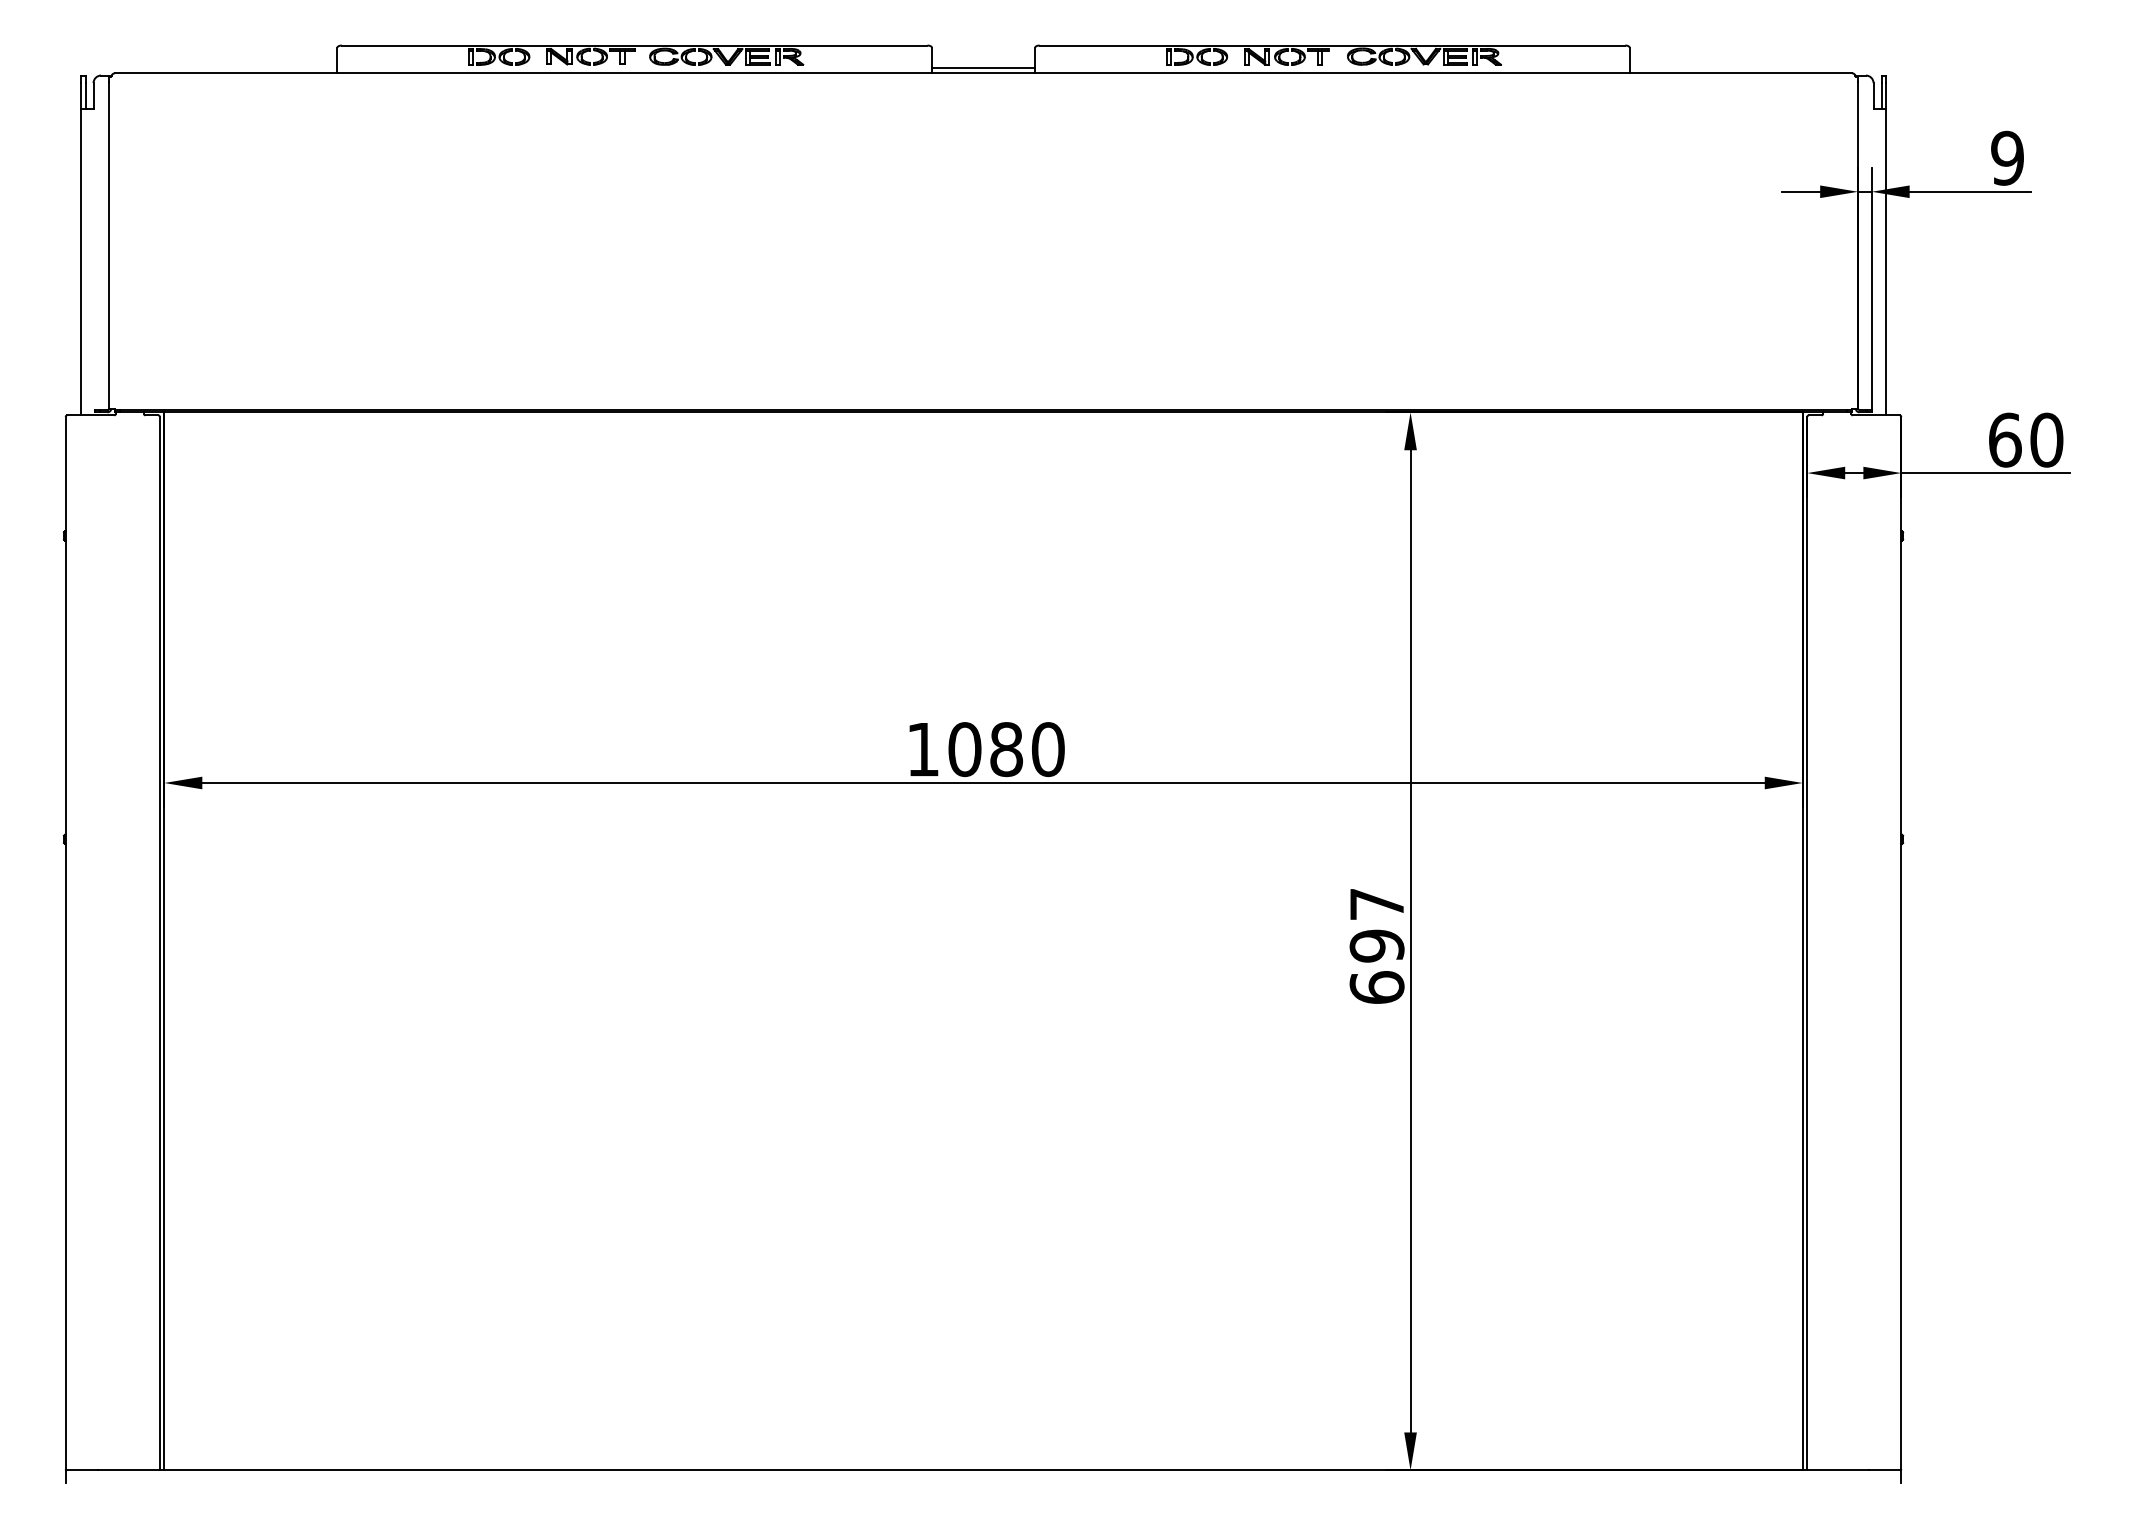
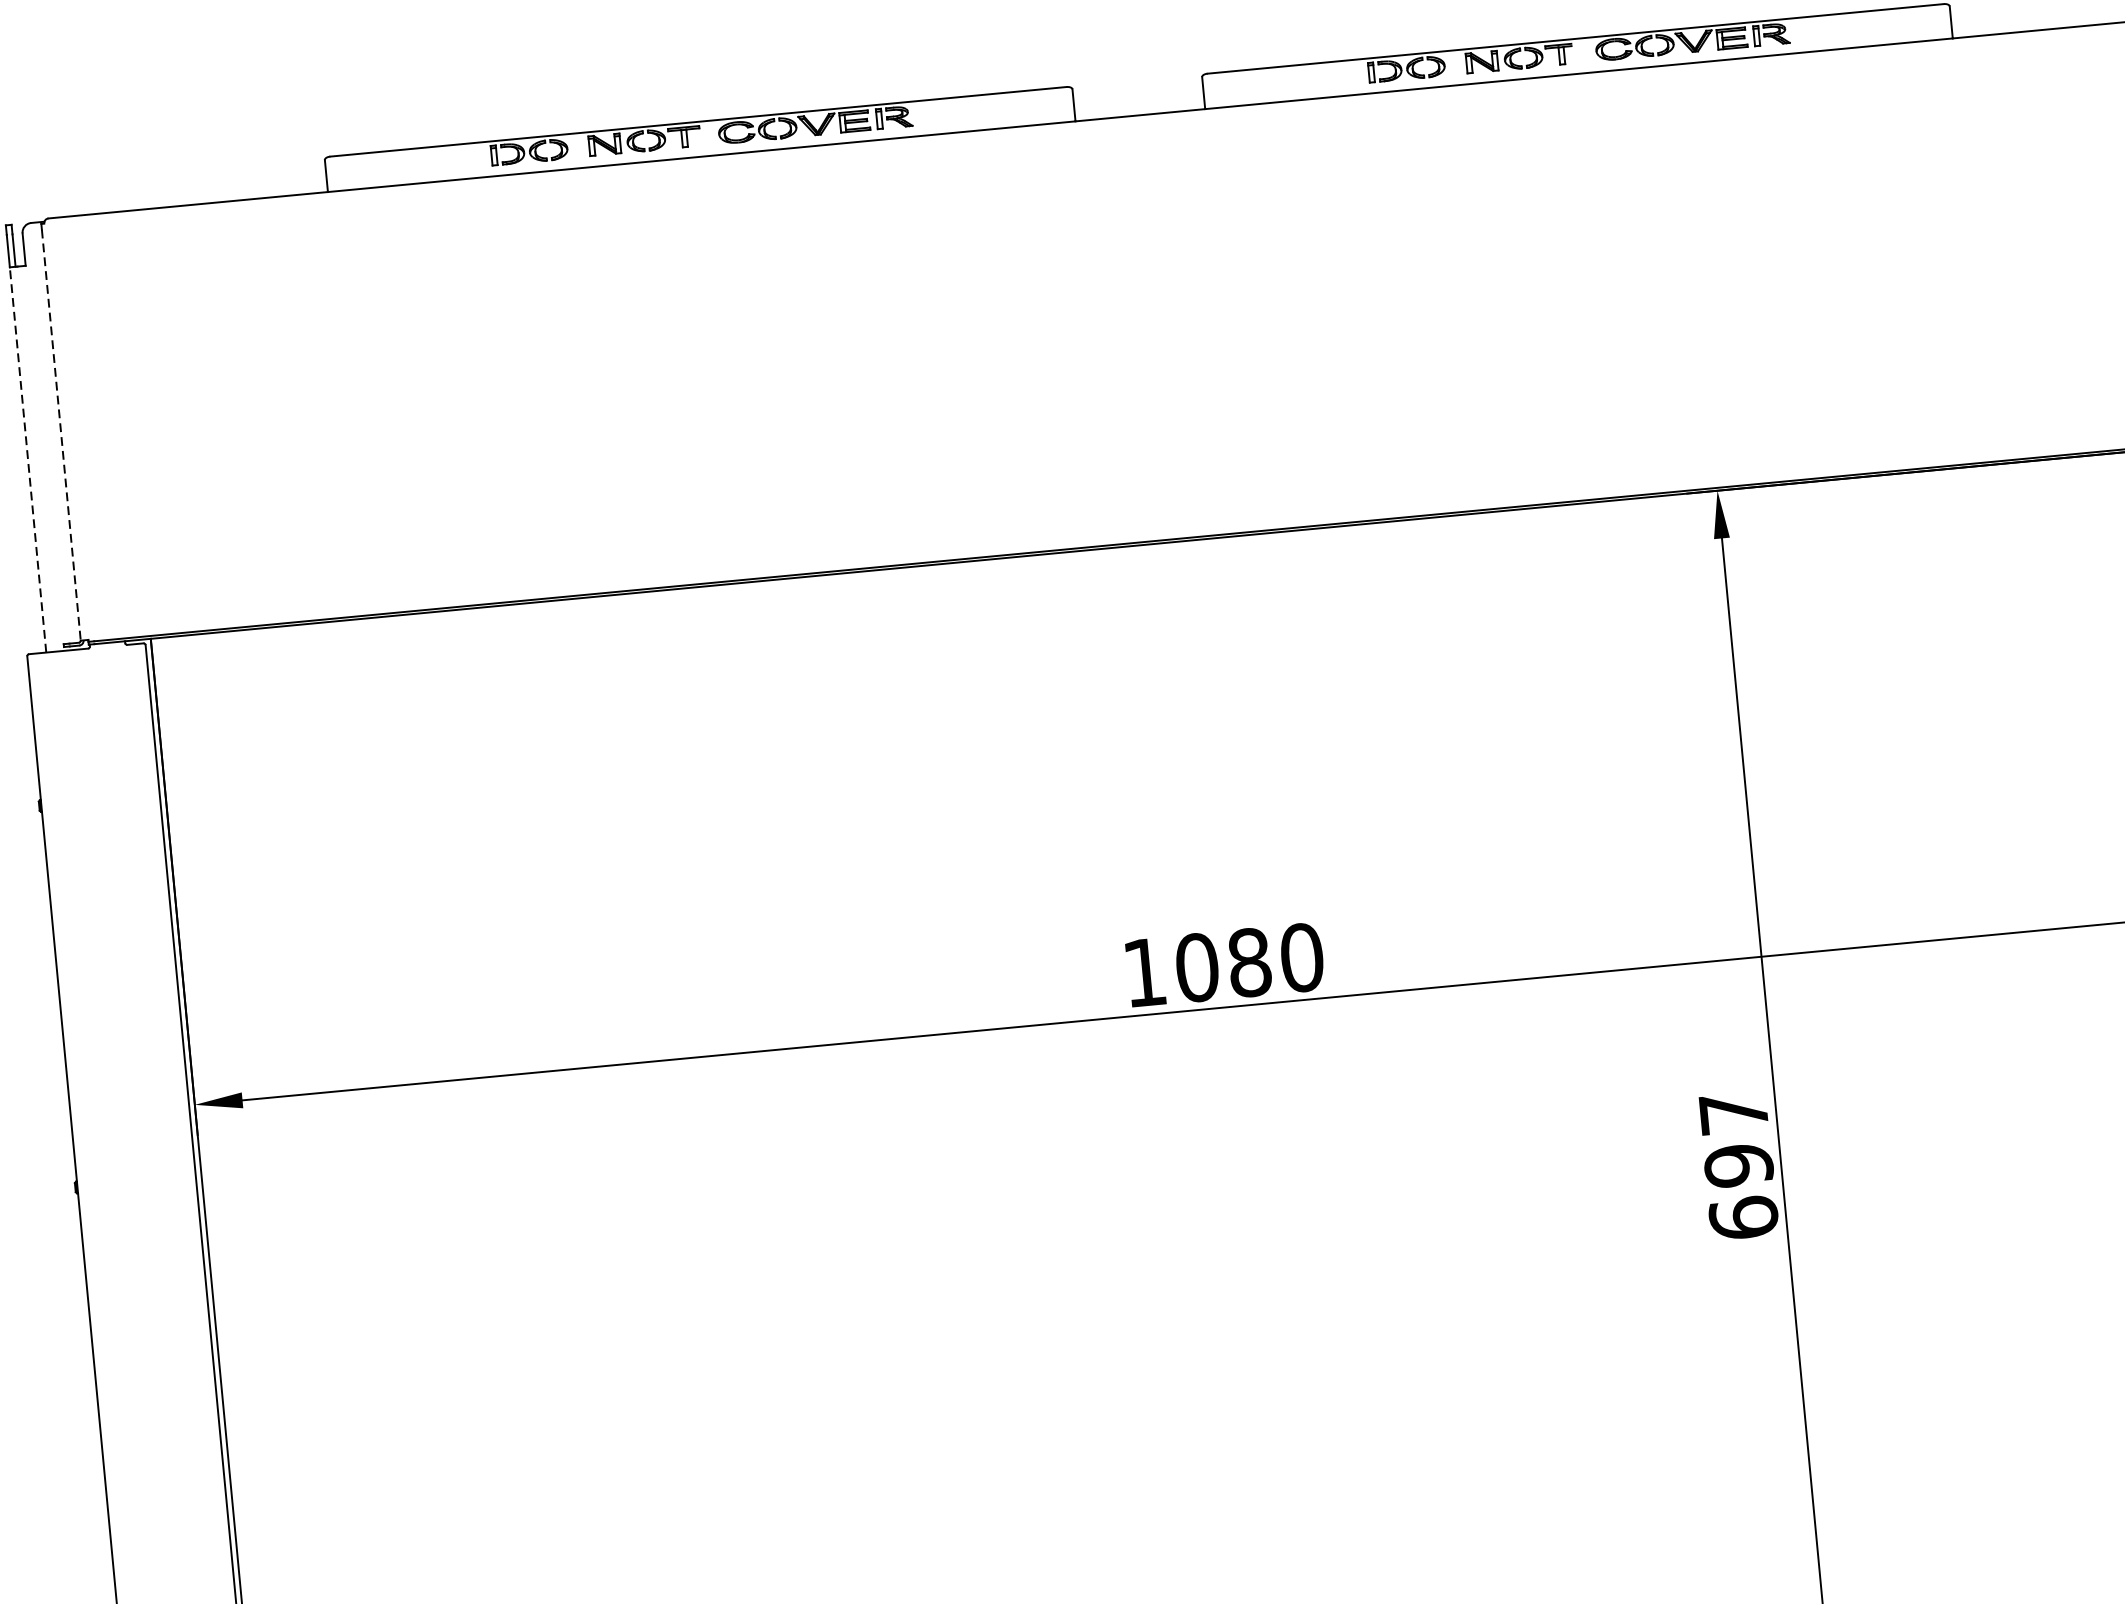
line: (983, 67) -> (1139, 107), removed
line: (109, 245) -> (61, 435), solid -> dashed
line: (80, 261) -> (27, 459), solid -> dashed

